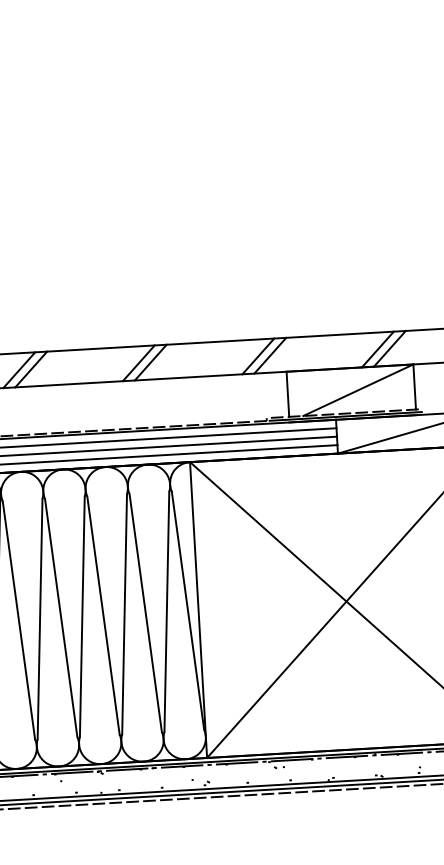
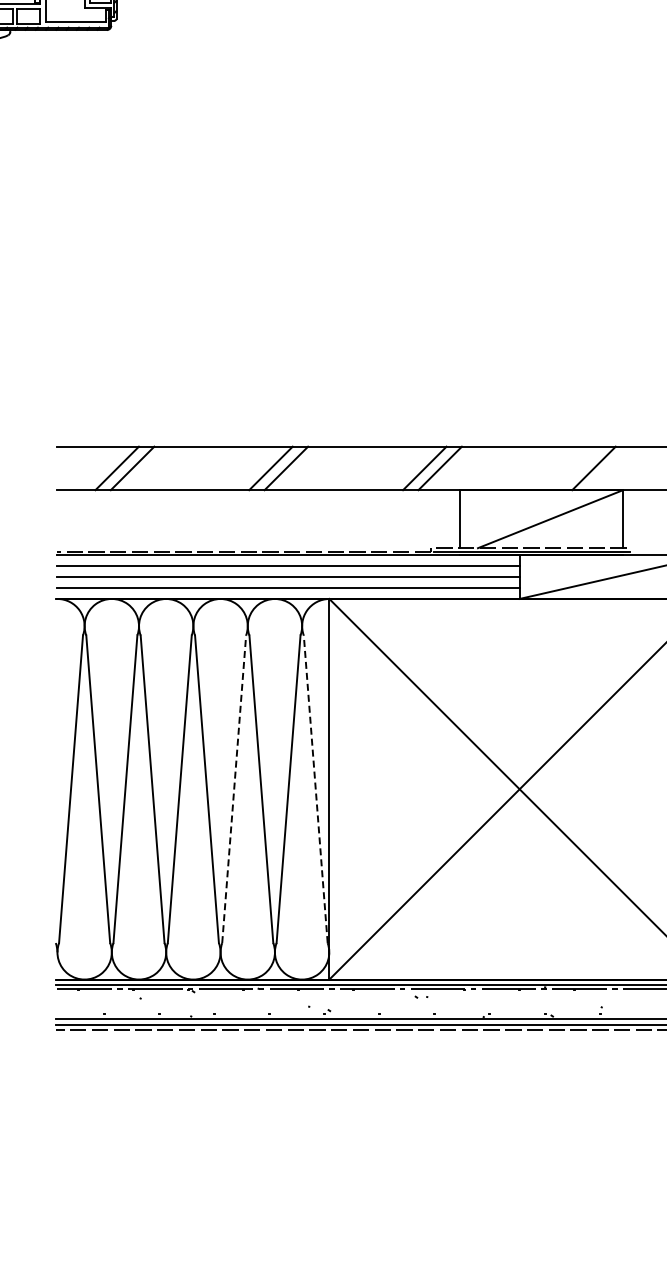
line: (377, 349) -> (578, 468), removed
line: (187, 610) -> (315, 788), solid -> dashed
line: (124, 613) -> (234, 788), solid -> dashed

